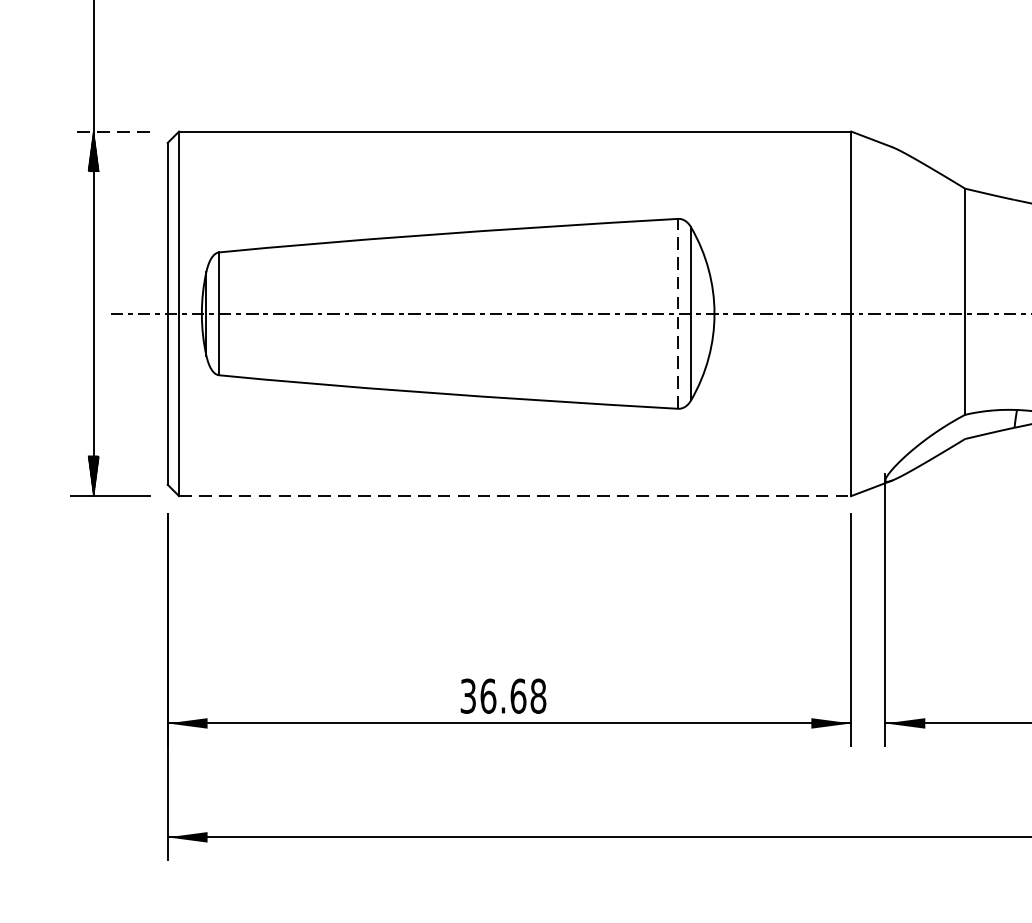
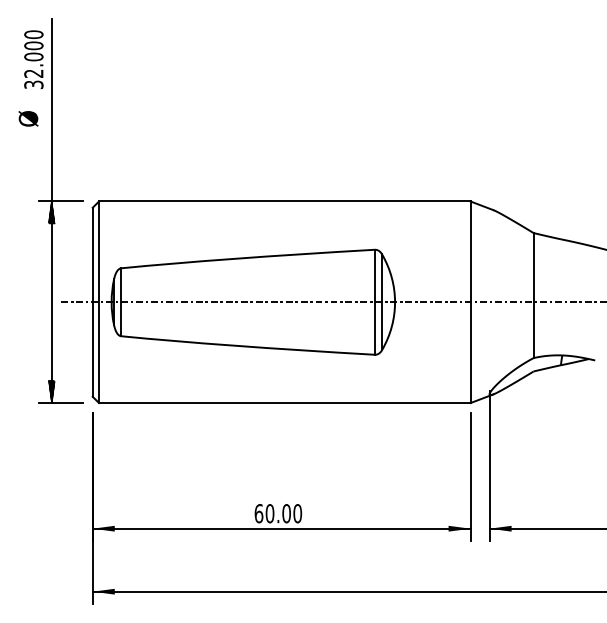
line: (109, 131) -> (60, 201), dashed -> solid
line: (677, 312) -> (374, 301), dashed -> solid
line: (514, 496) -> (284, 403), dashed -> solid
text: (503, 695) -> (278, 513), 36.68 -> 60.00

